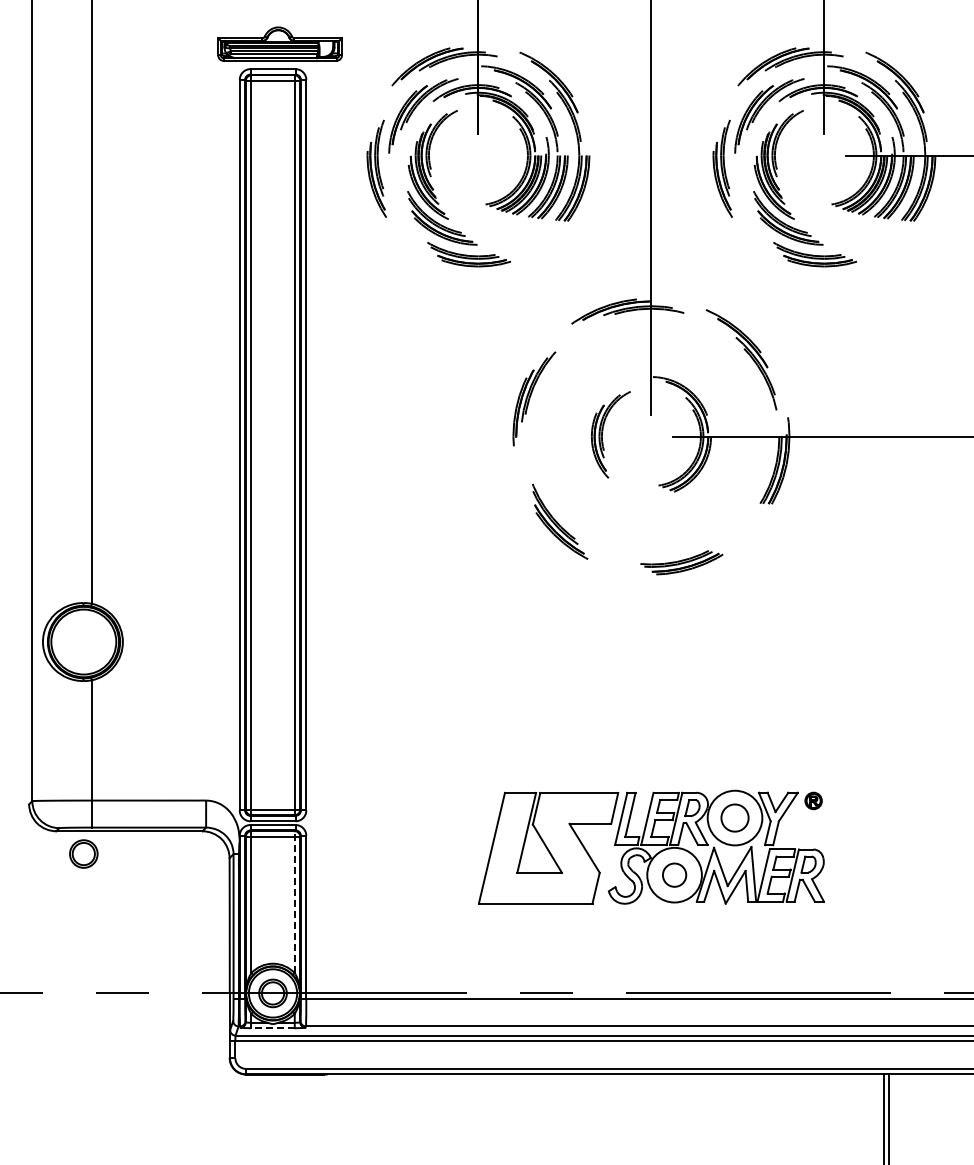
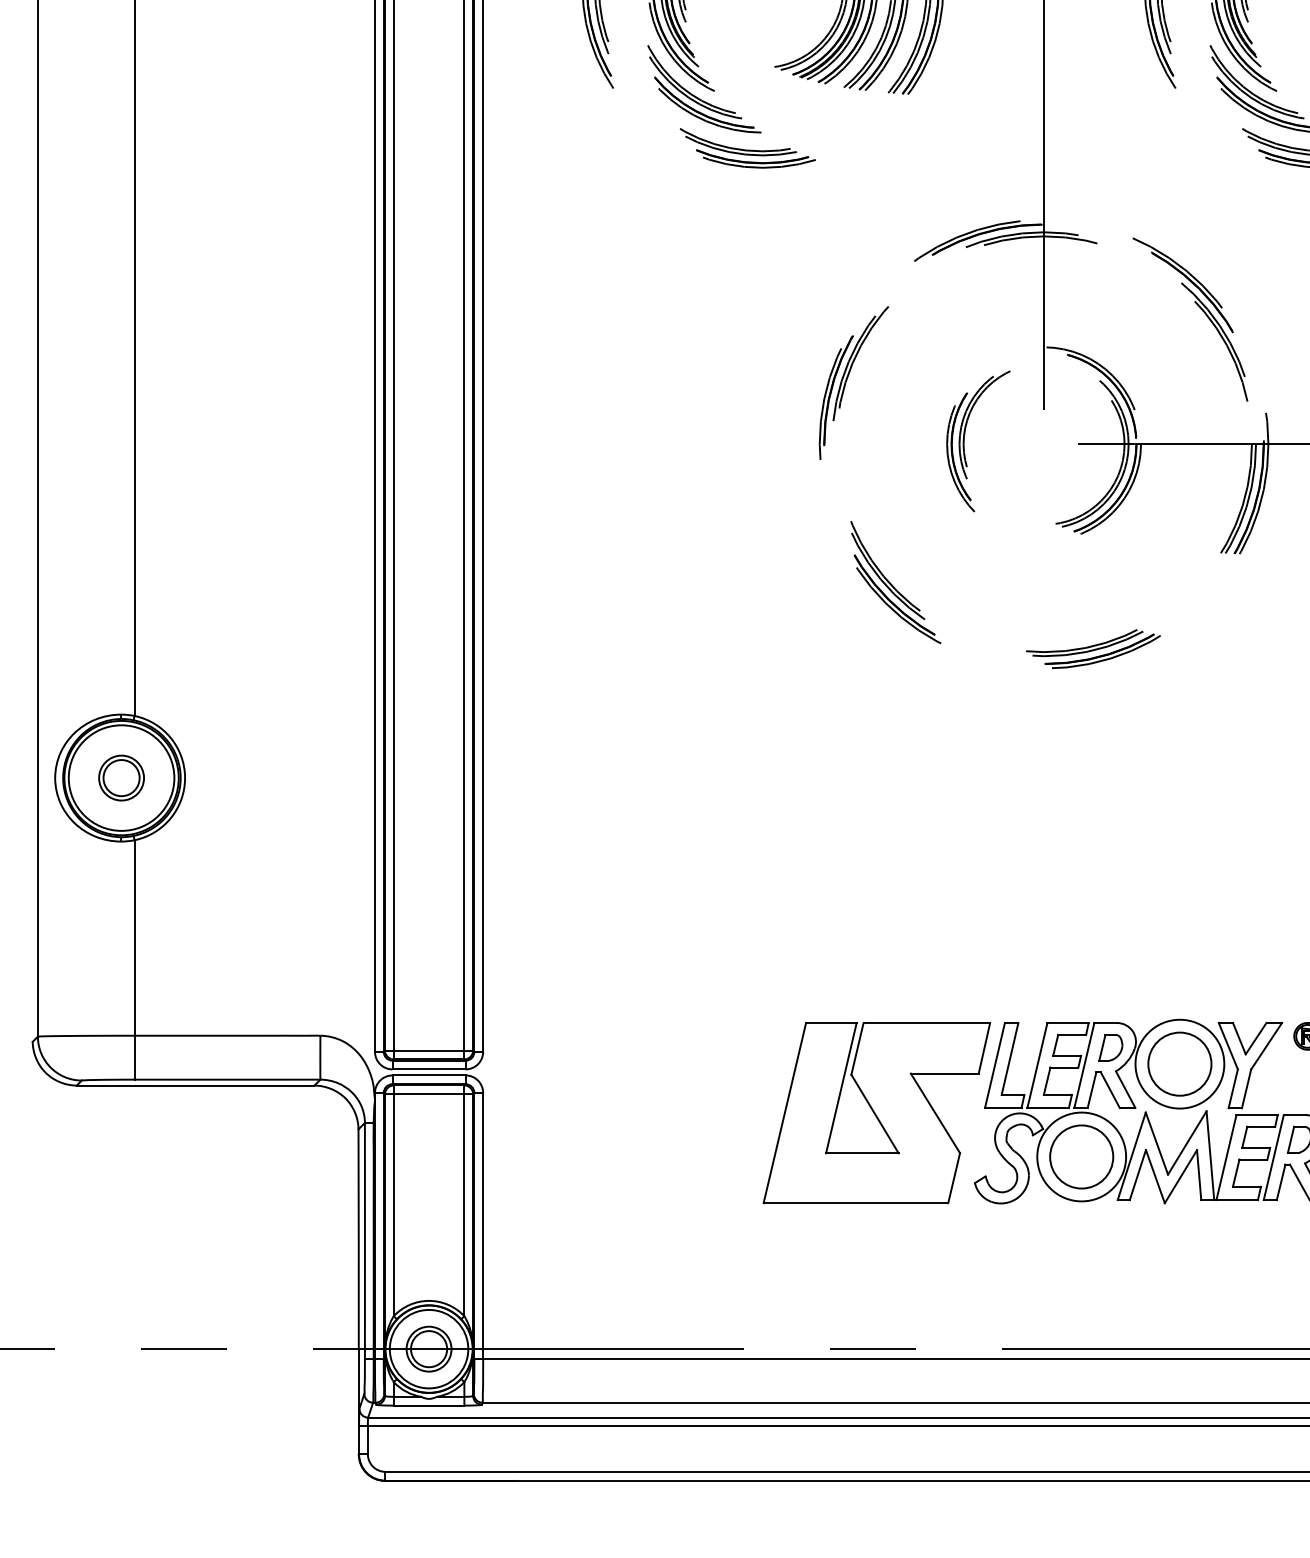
circle: (734, 817) -> (1179, 1063), size x1.43
part: (83, 853) -> (121, 777), moved
circle: (674, 874) -> (1081, 1155), size x1.67
line: (294, 902) -> (463, 1201), dashed -> solid
line: (273, 1028) -> (429, 1406), dashed -> solid

